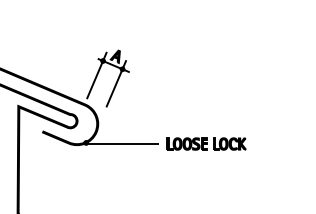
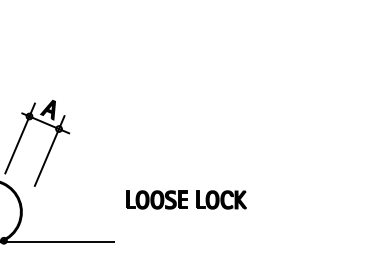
part: (206, 143) -> (186, 199), moved

